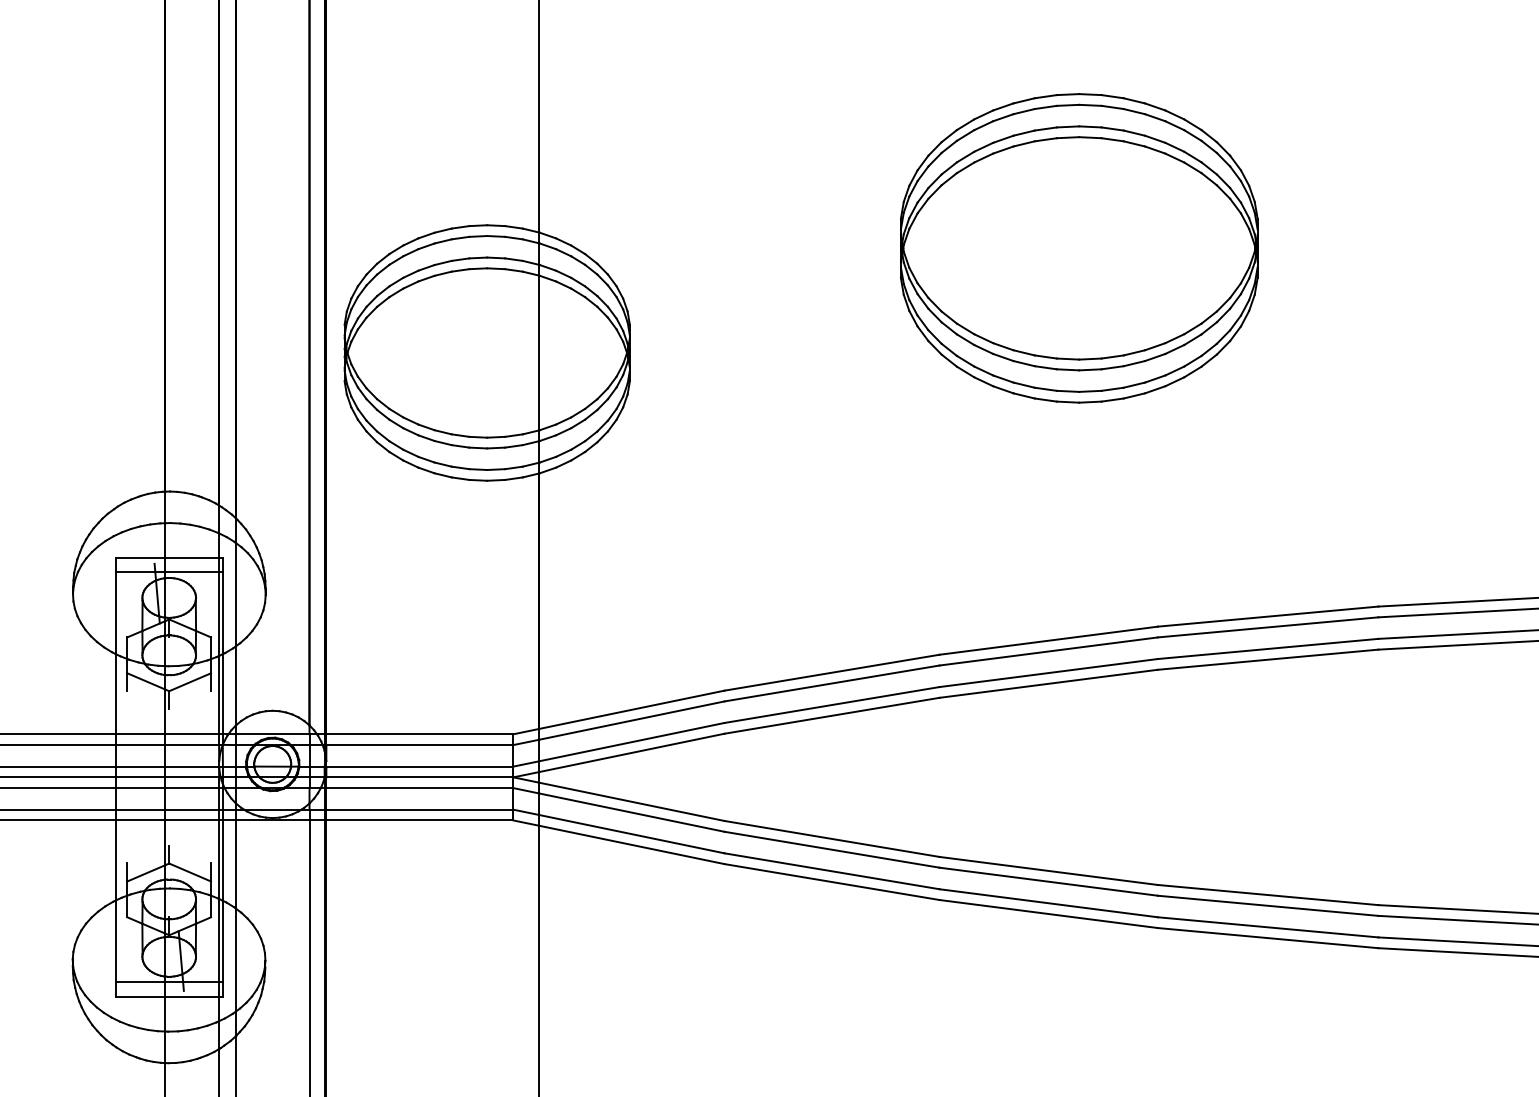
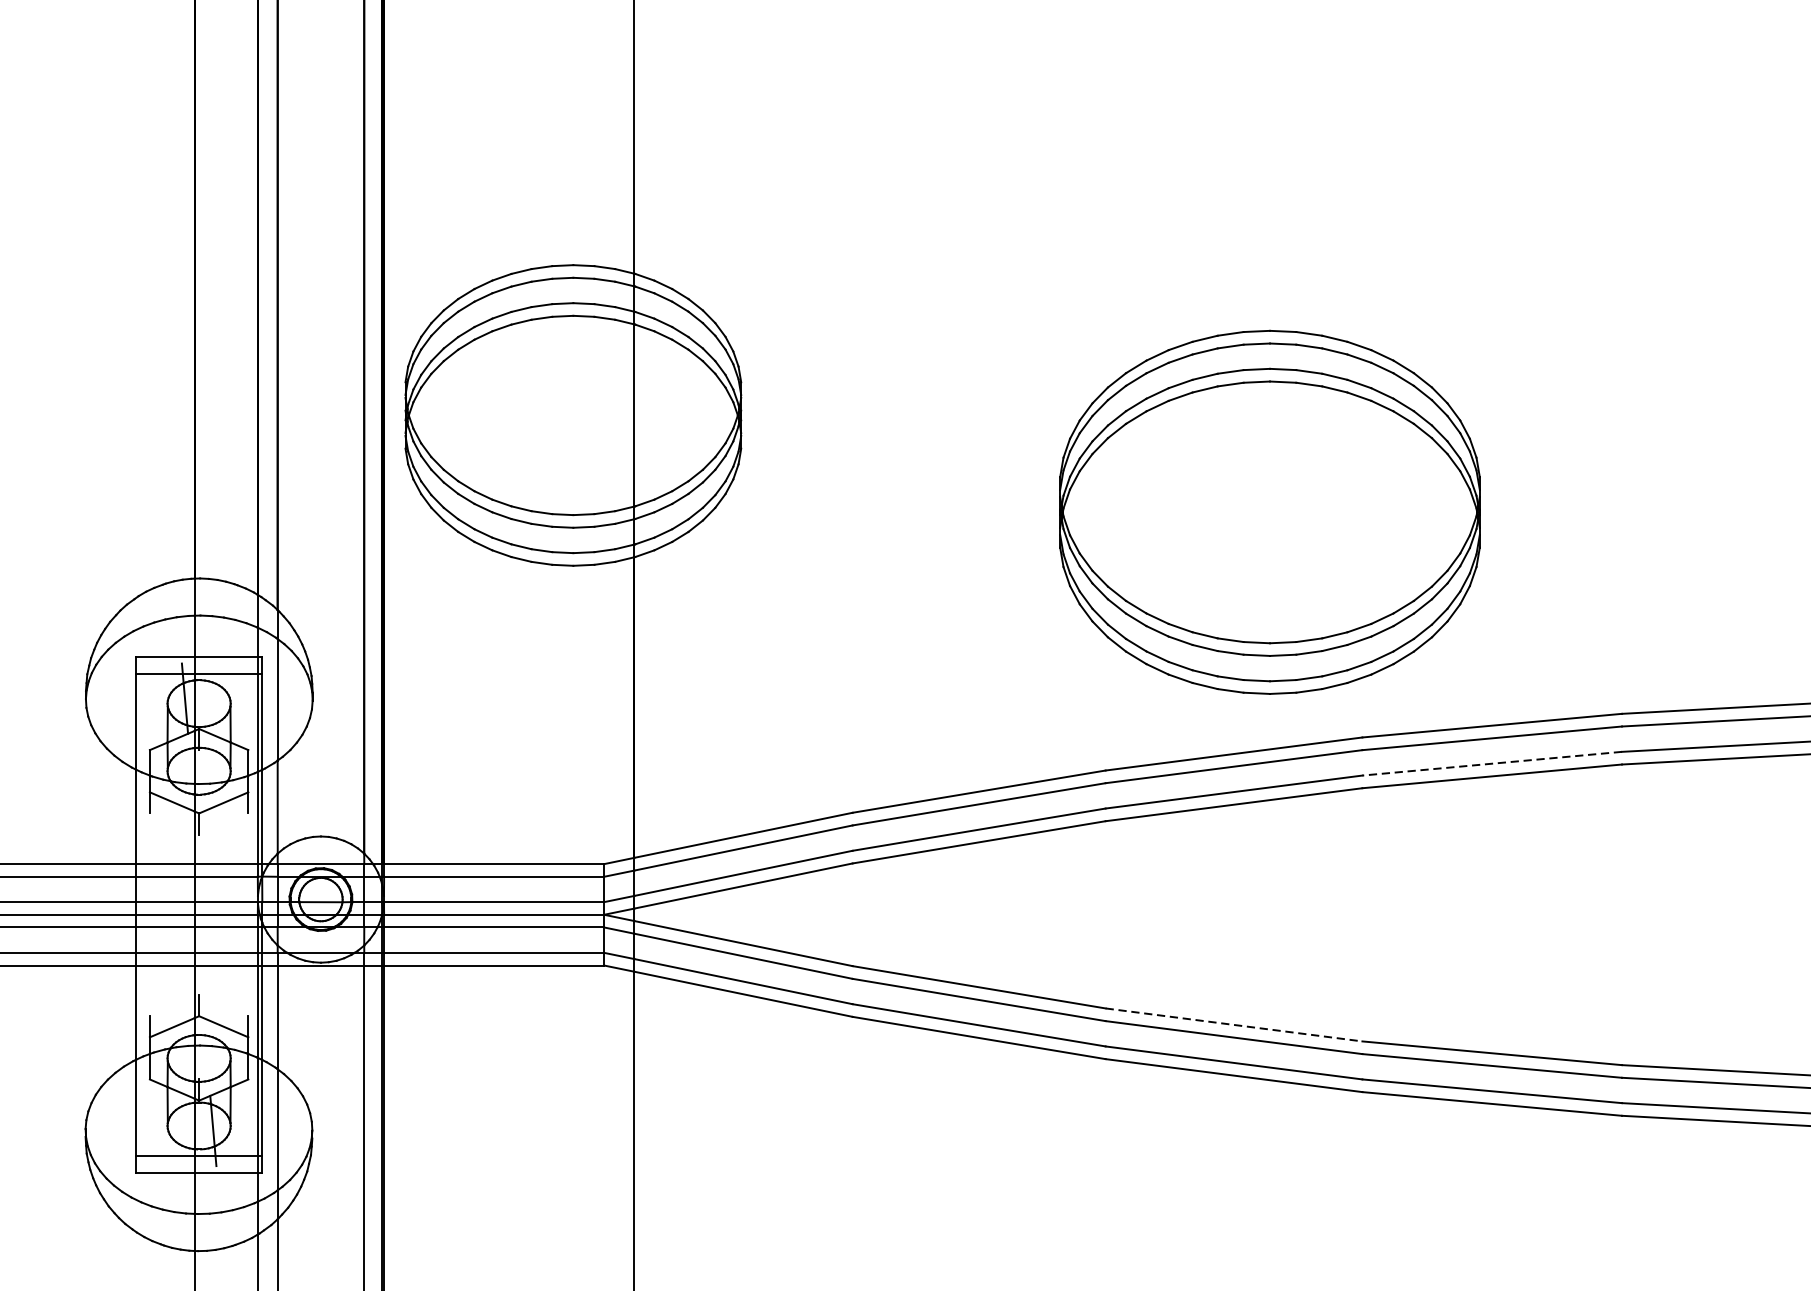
part: (1079, 248) -> (1270, 512), moved
line: (1268, 648) -> (1492, 763), solid -> dashed
line: (1049, 871) -> (1234, 1025), solid -> dashed

